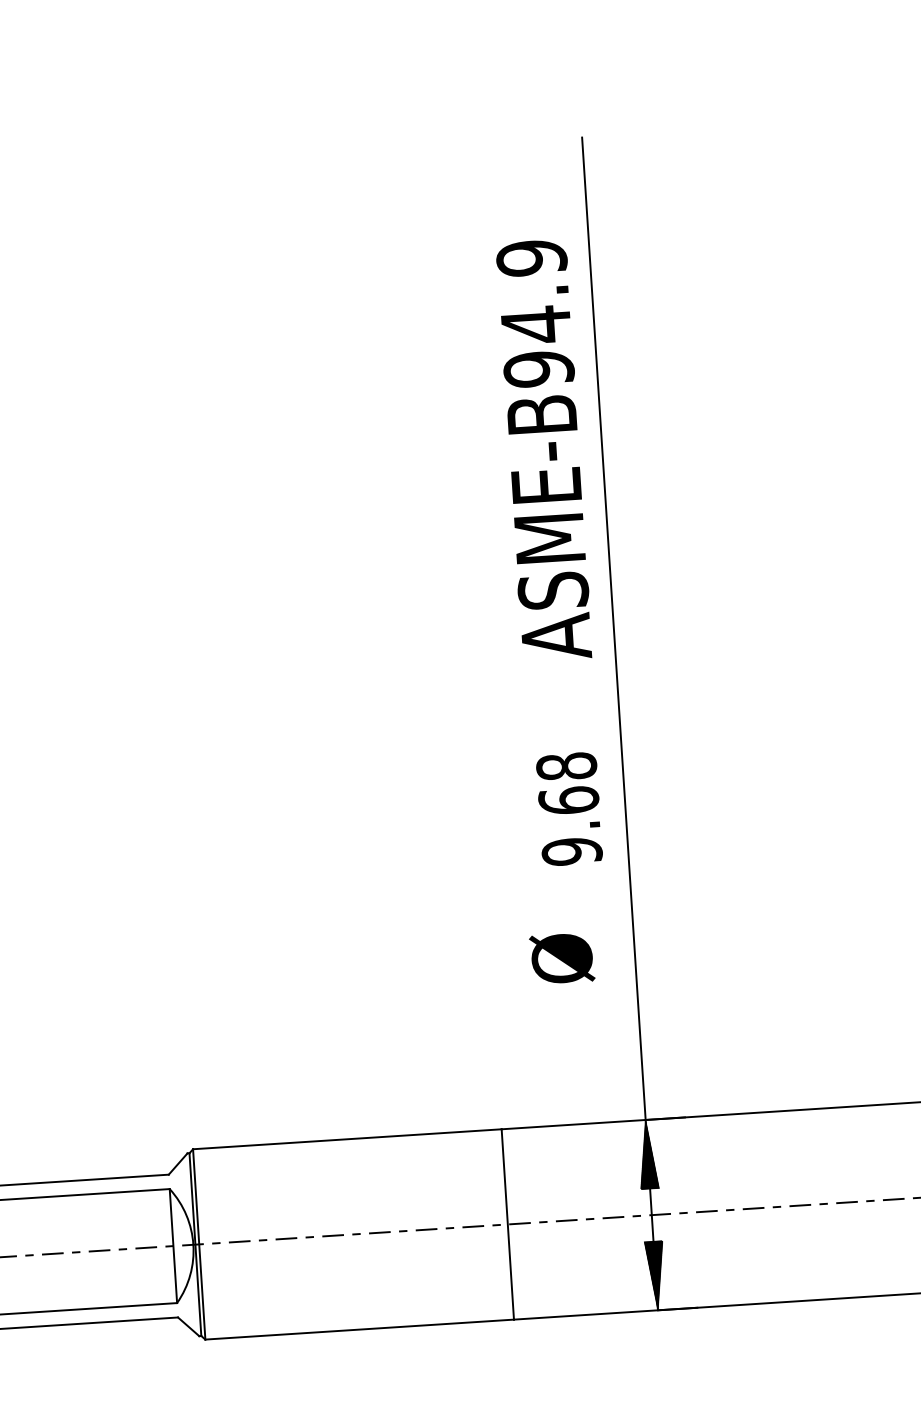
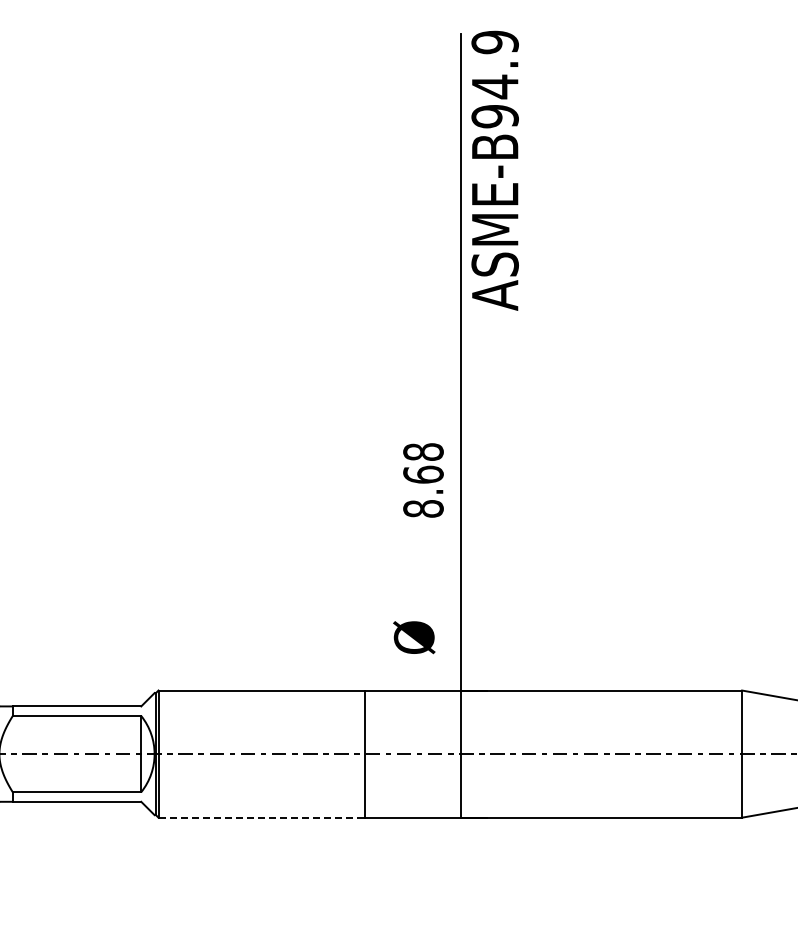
text: (543, 450) -> (494, 170), moved
text: (572, 851) -> (423, 508), 9.68 -> 8.68
text: (562, 958) -> (414, 637), moved
hatch: (647, 1154) -> (460, 713), removed
hatch: (655, 1275) -> (460, 794), removed
line: (361, 1329) -> (262, 817), solid -> dashed

